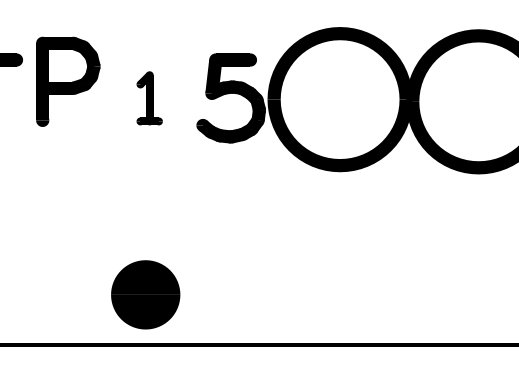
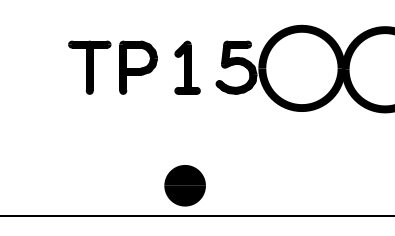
part: (68, 81) -> (138, 67), moved
part: (149, 98) -> (187, 67), size x1.67

